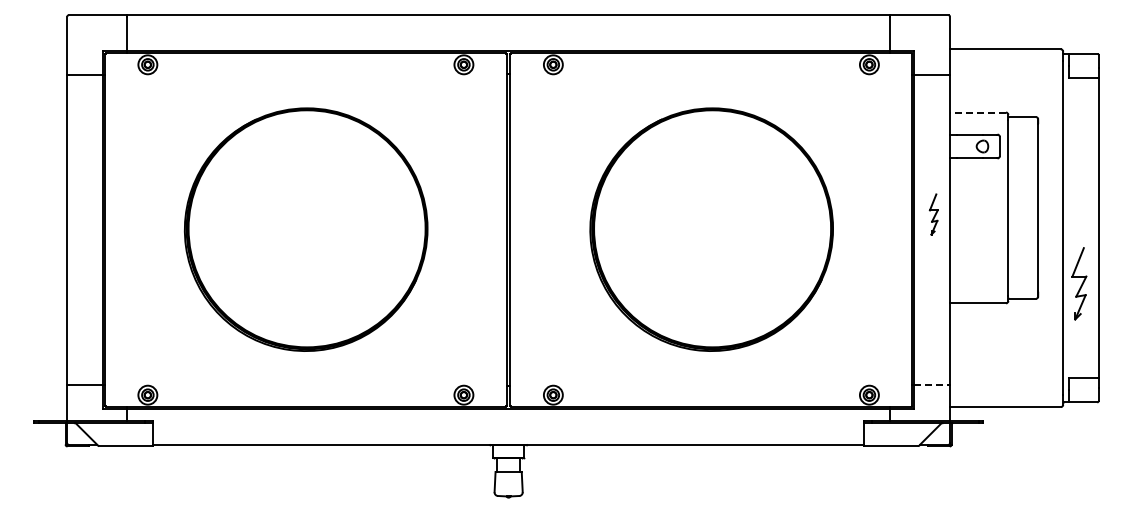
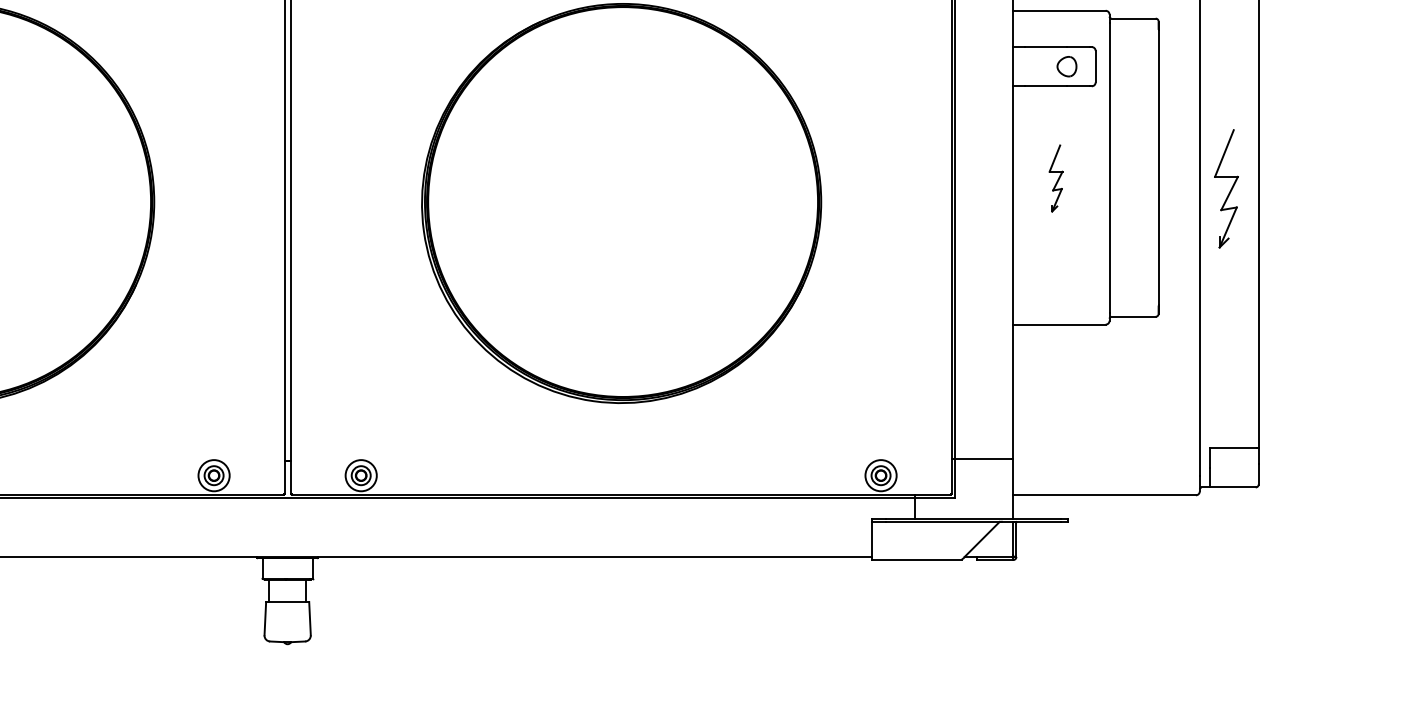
line: (977, 112) -> (1058, 10), dashed -> solid
part: (933, 214) -> (1055, 178), moved
part: (1079, 283) -> (1226, 188), moved
line: (931, 385) -> (983, 459), dashed -> solid

